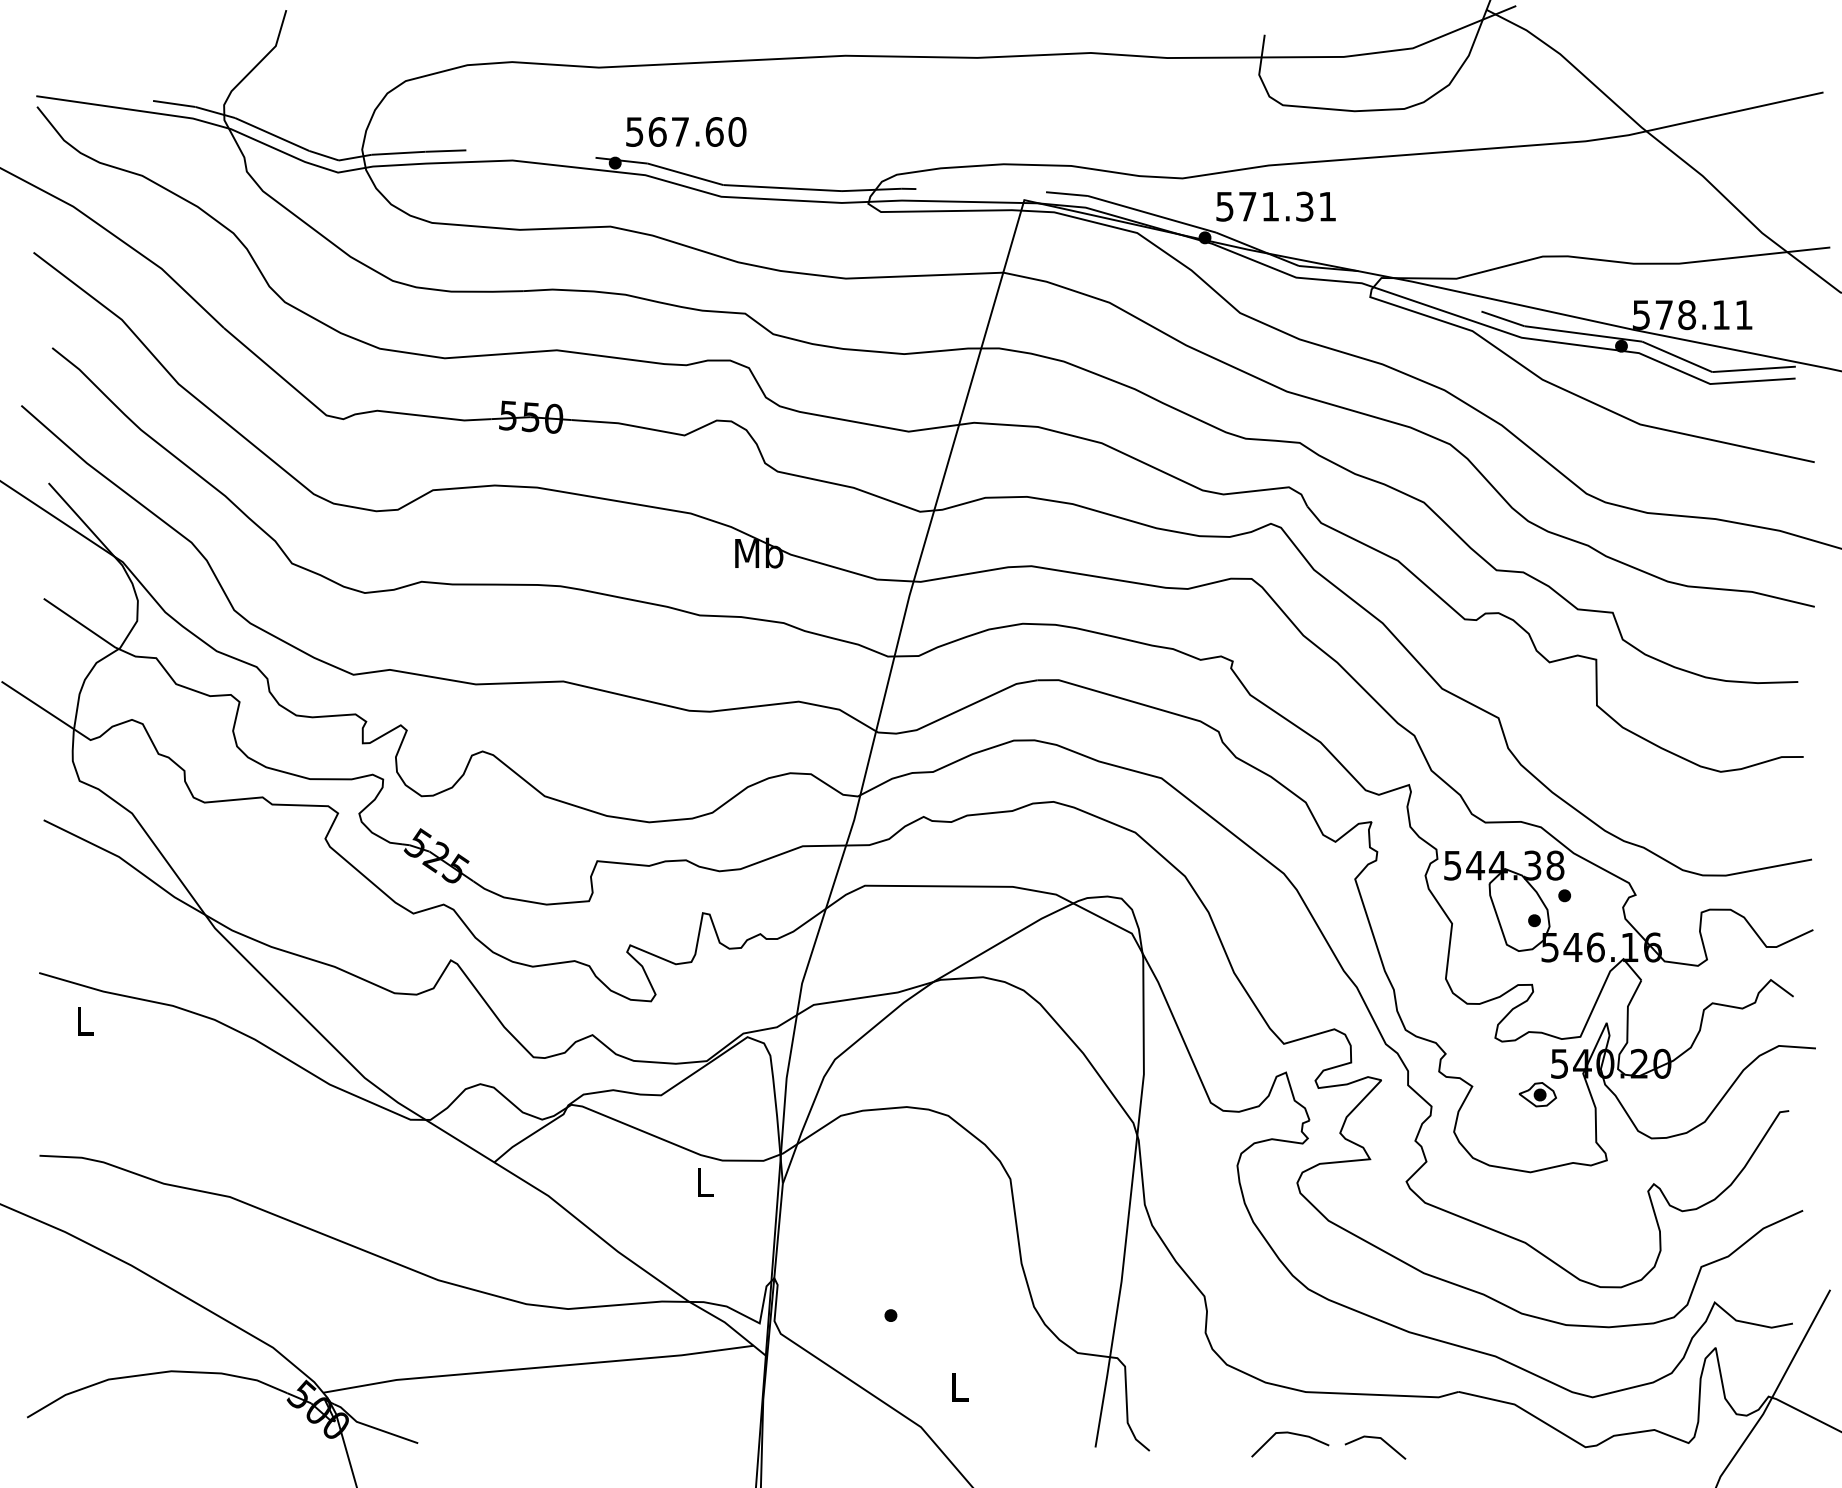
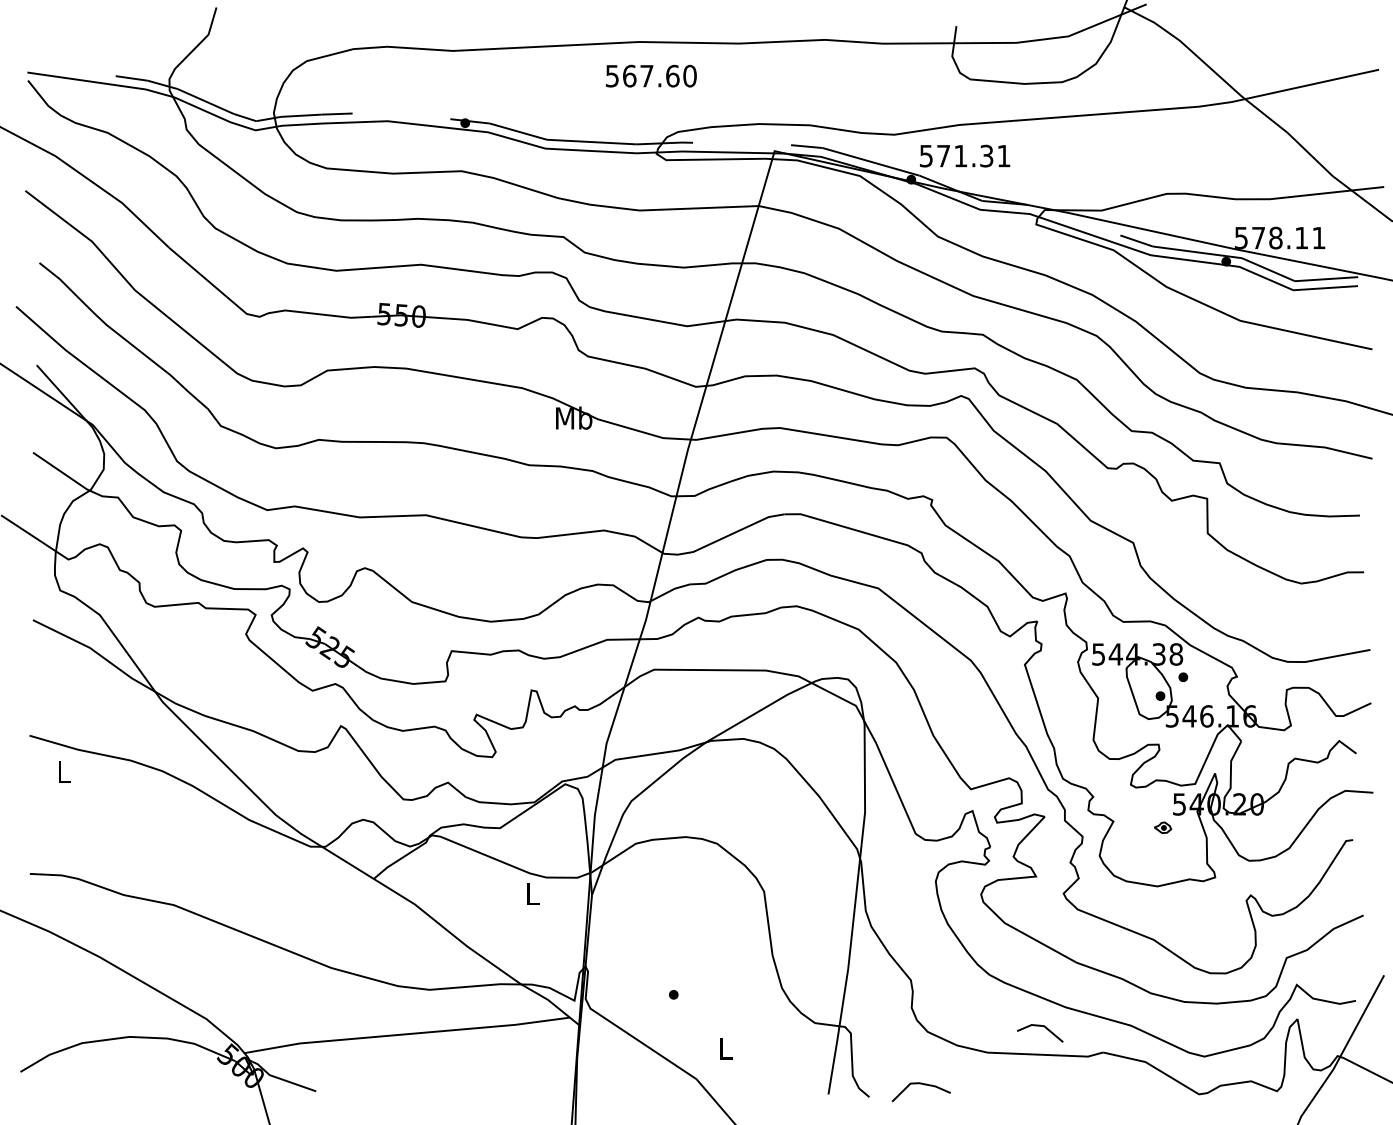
text: (686, 131) -> (651, 75), moved
part: (1537, 1094) -> (1162, 827), size x0.6
line: (1291, 1434) -> (922, 1084), moved
line: (1375, 1438) -> (1040, 1026), moved

